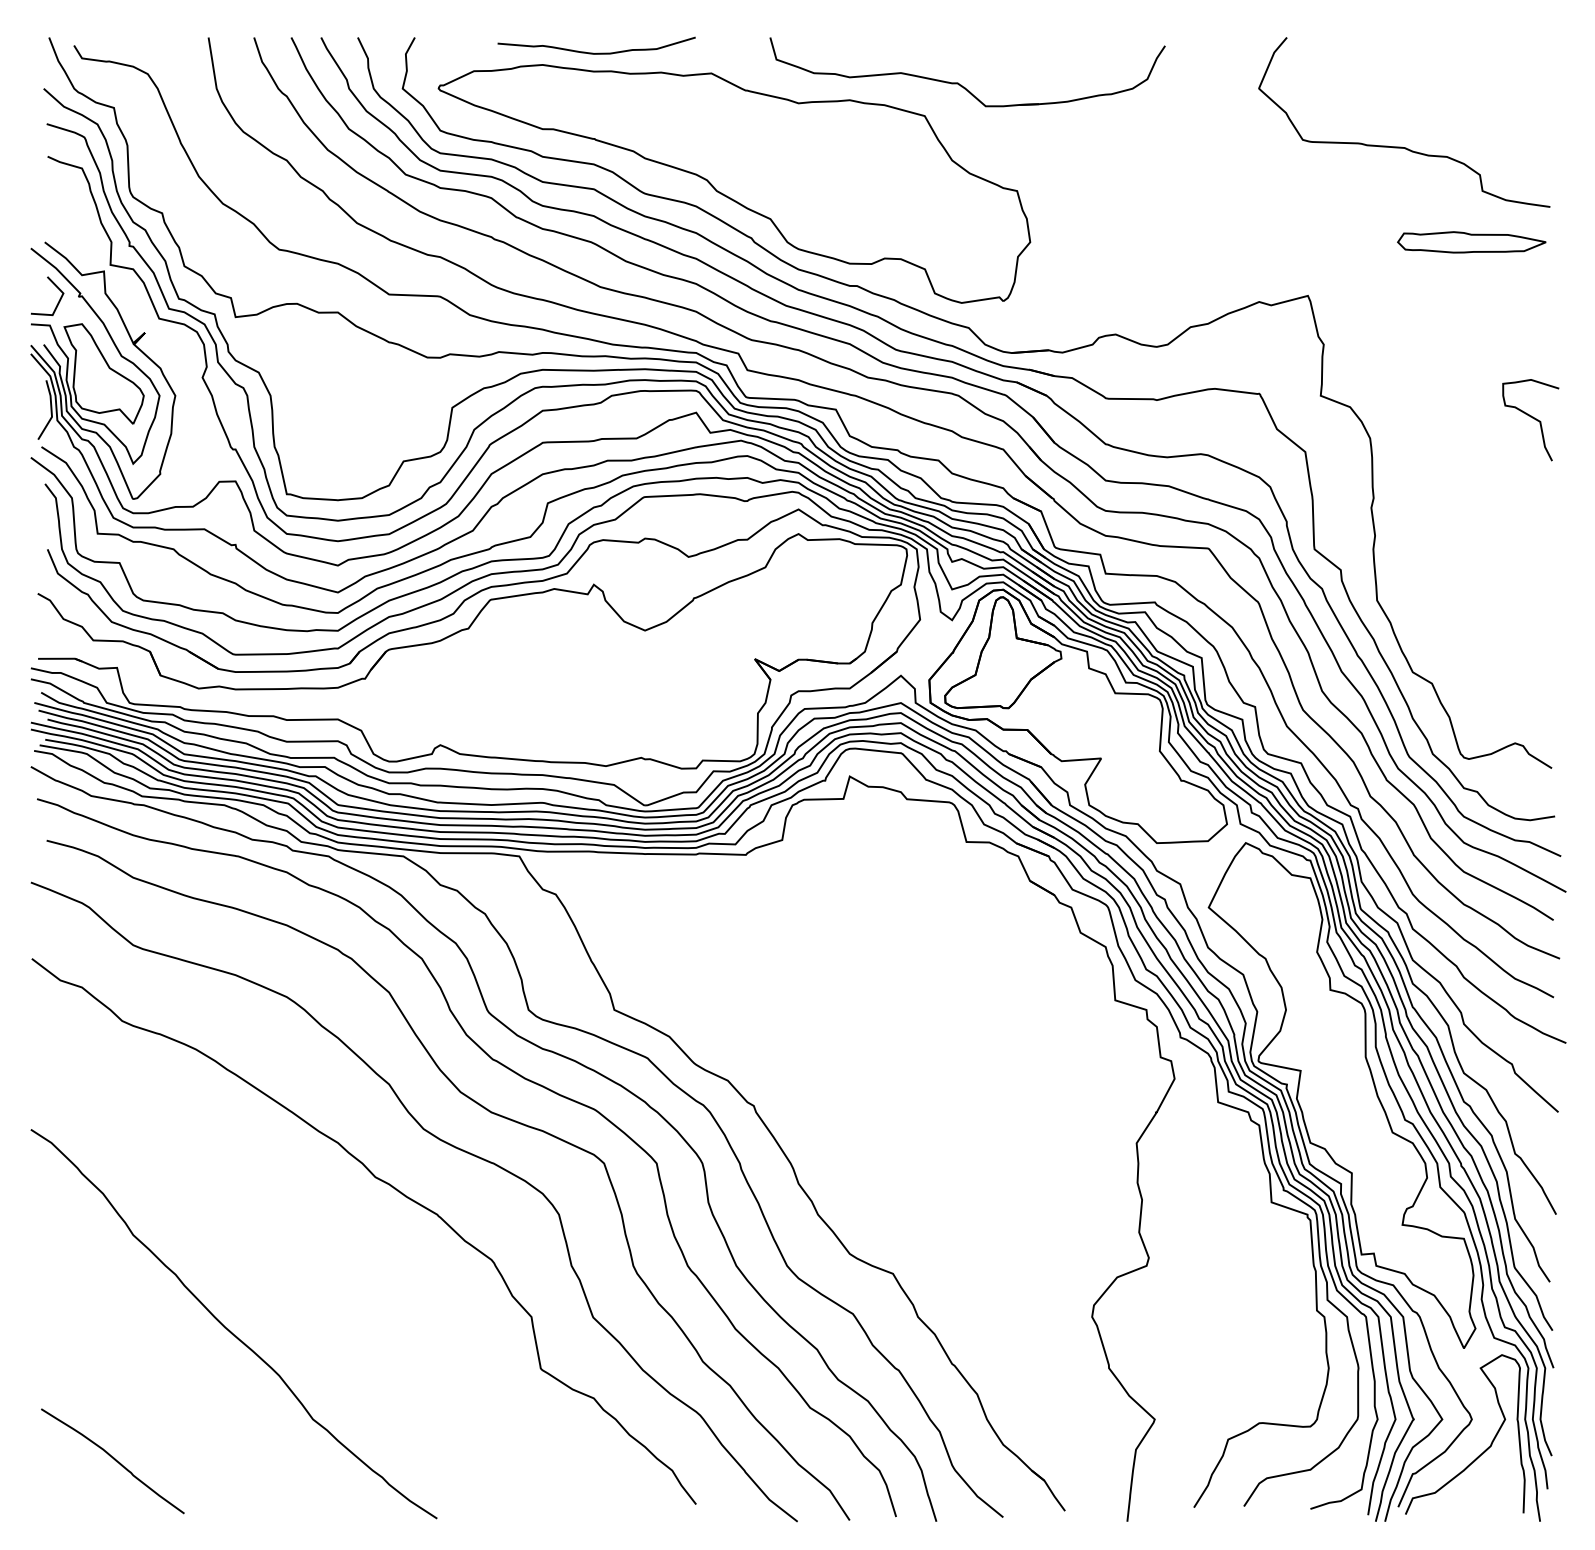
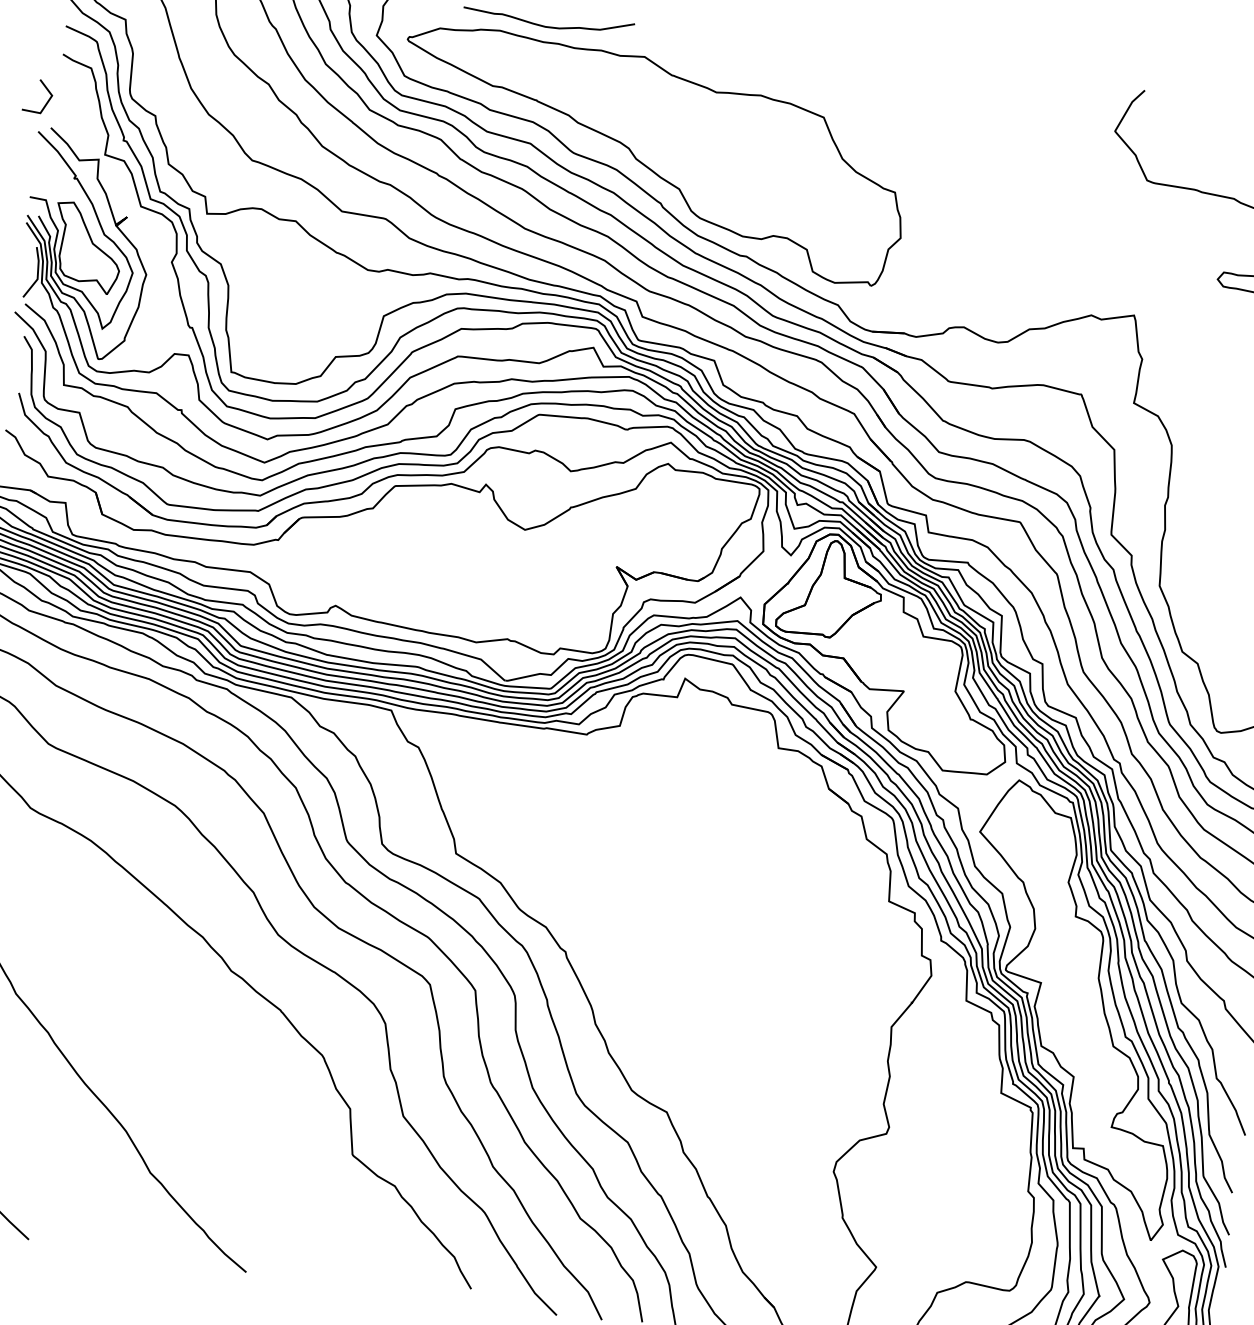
part: (961, 84) -> (859, 94), removed
line: (57, 302) -> (46, 102), moved

